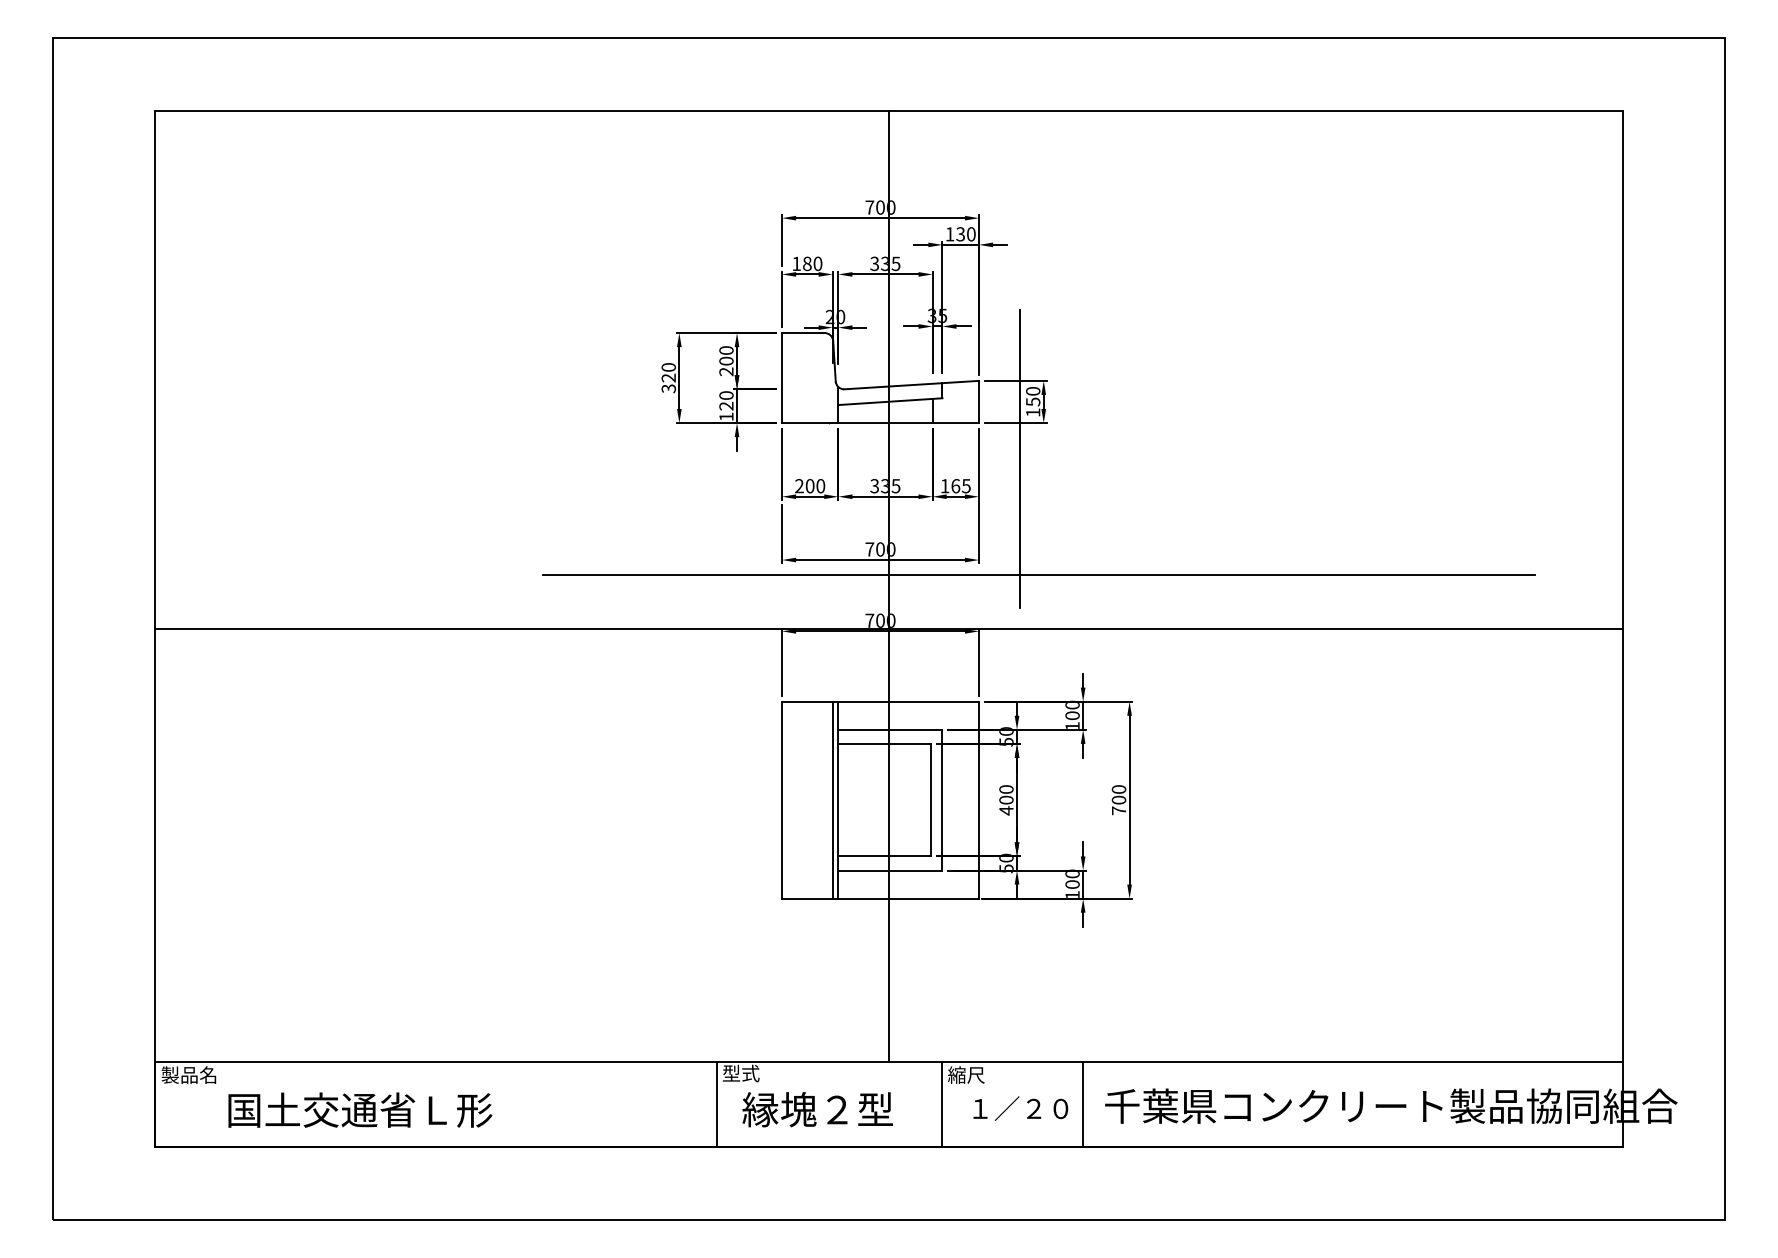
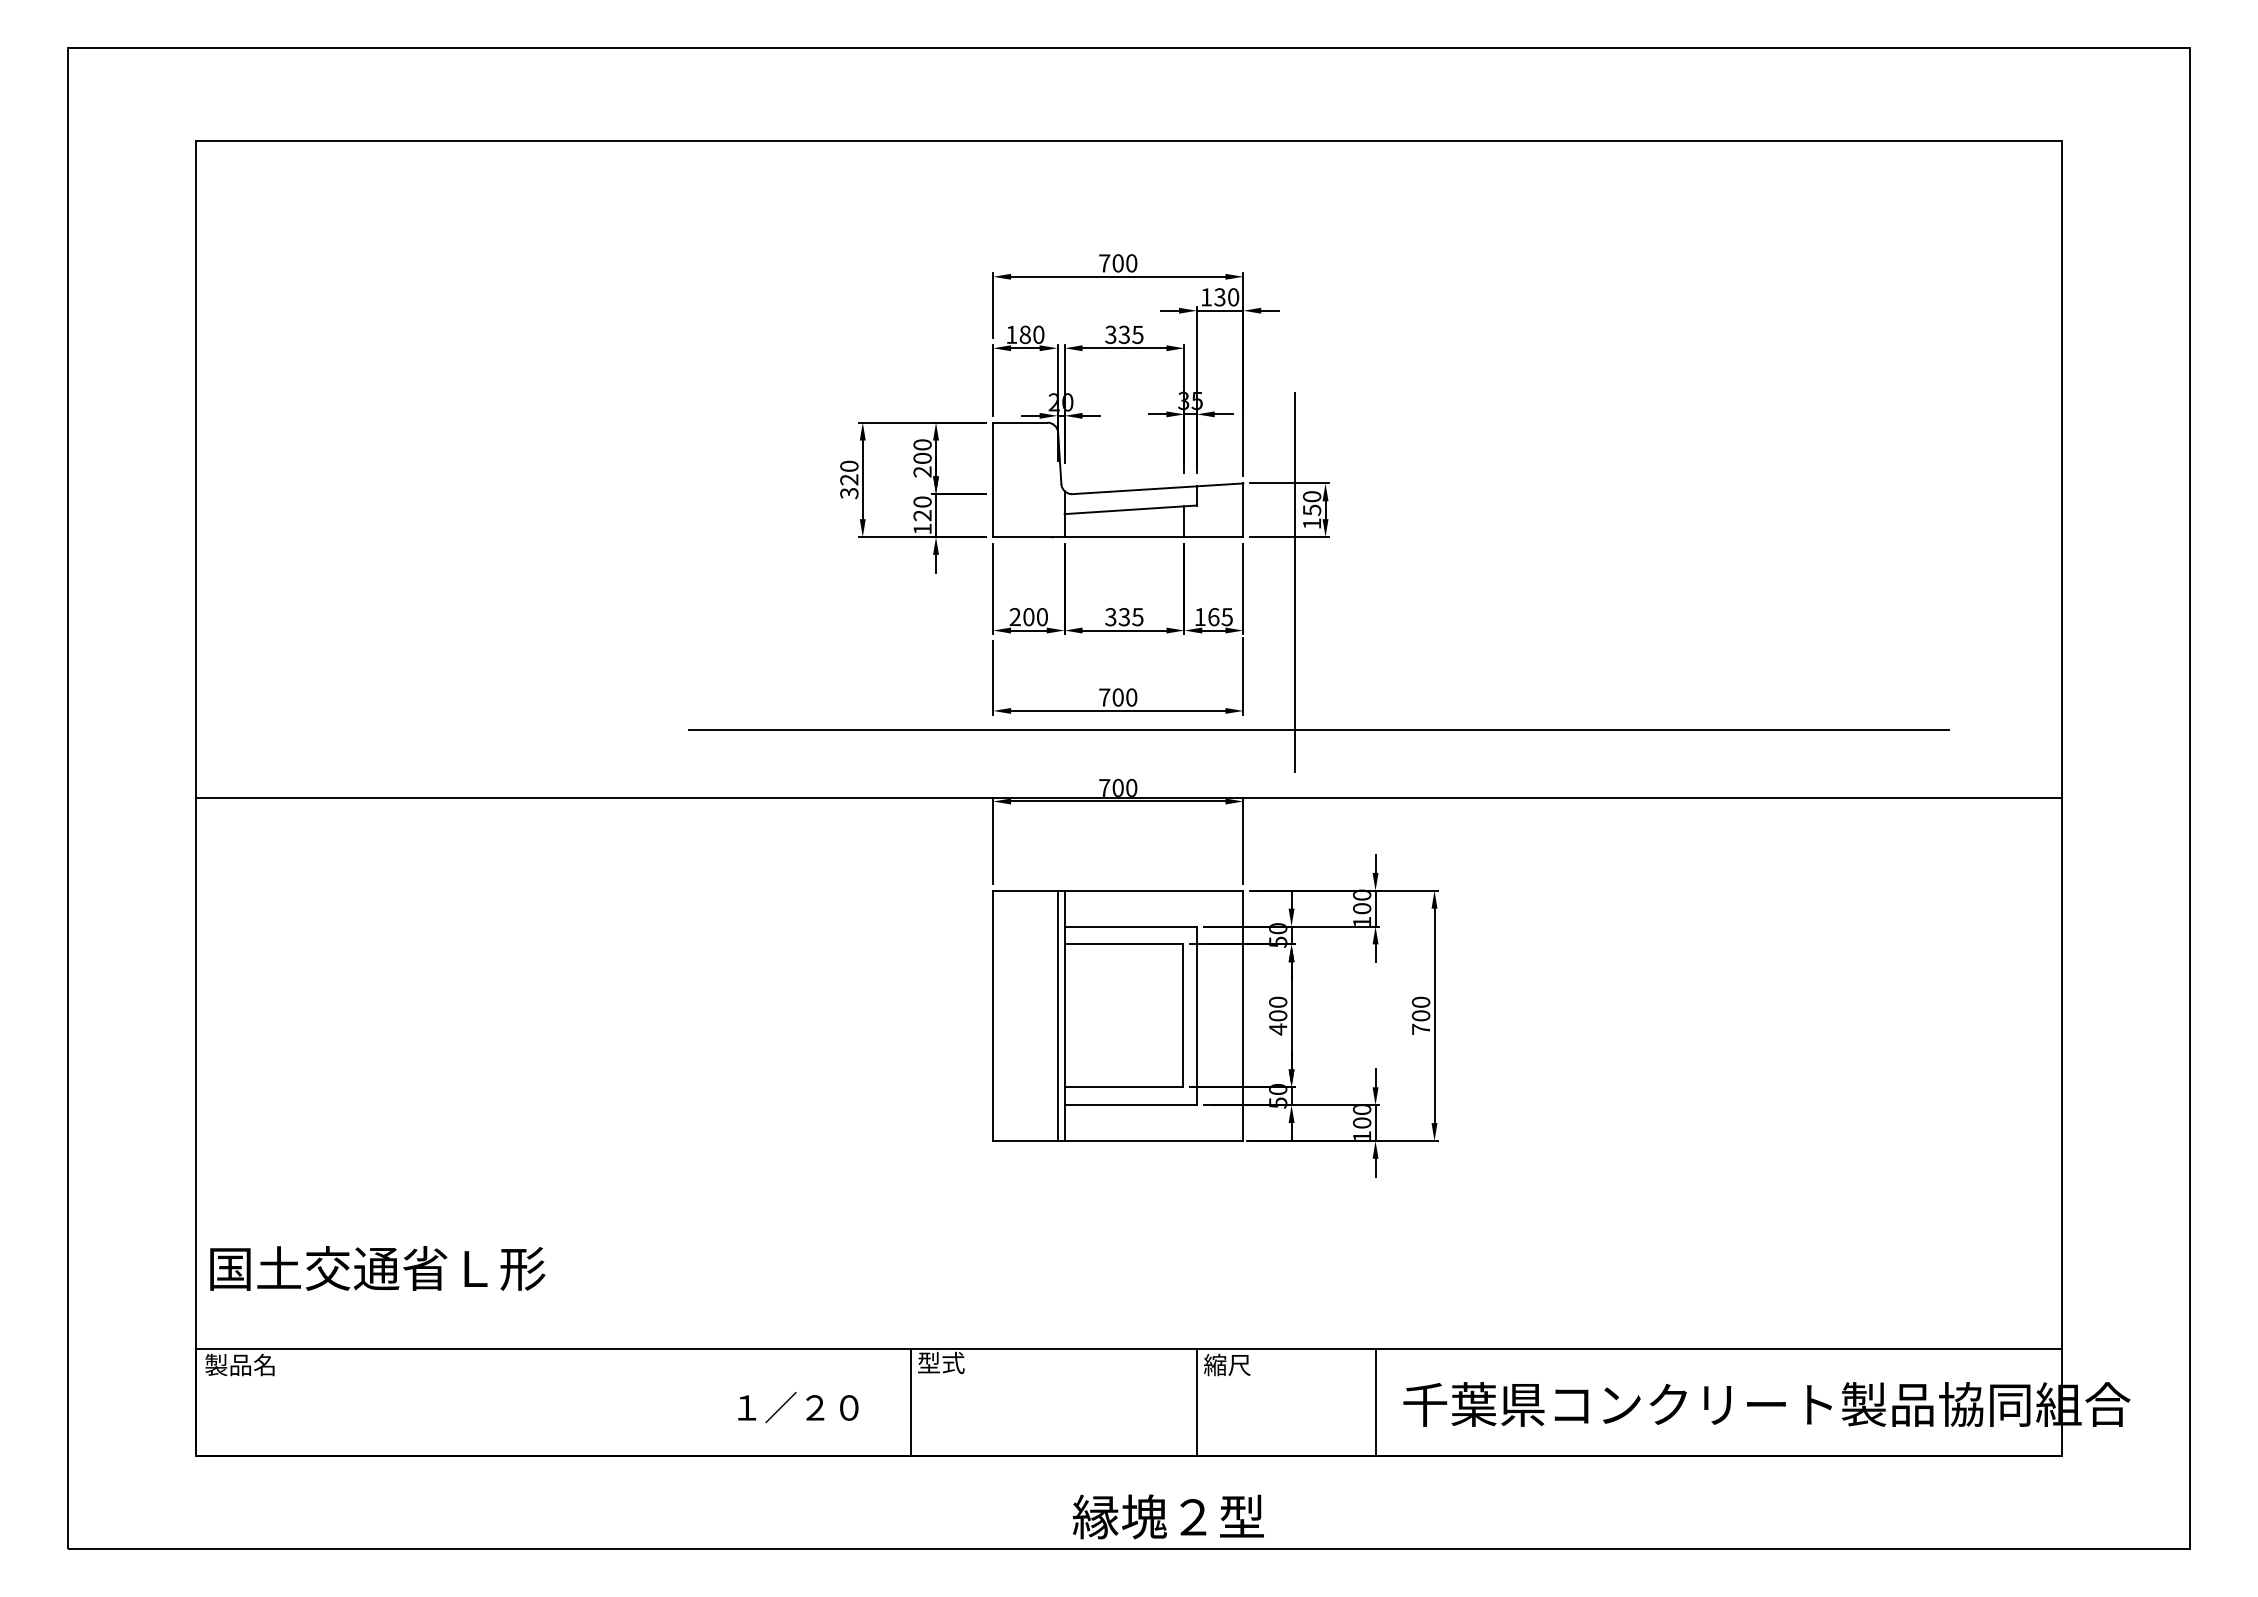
line: (889, 586) -> (1129, 744), removed
text: (1020, 1108) -> (798, 1407), moved
text: (816, 1109) -> (1167, 1516), moved
text: (360, 1110) -> (377, 1268), moved

